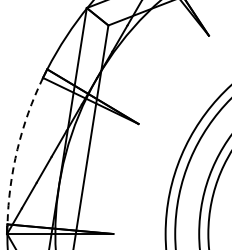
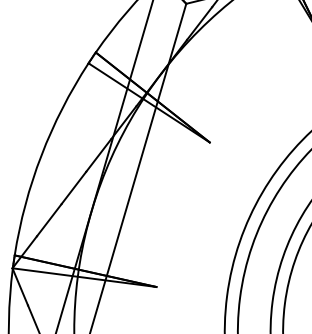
arc: (17, 149) -> (41, 155), dashed -> solid

